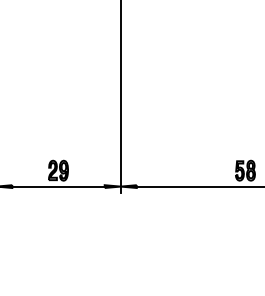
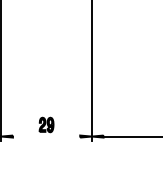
line: (58, 186) -> (46, 136), removed

